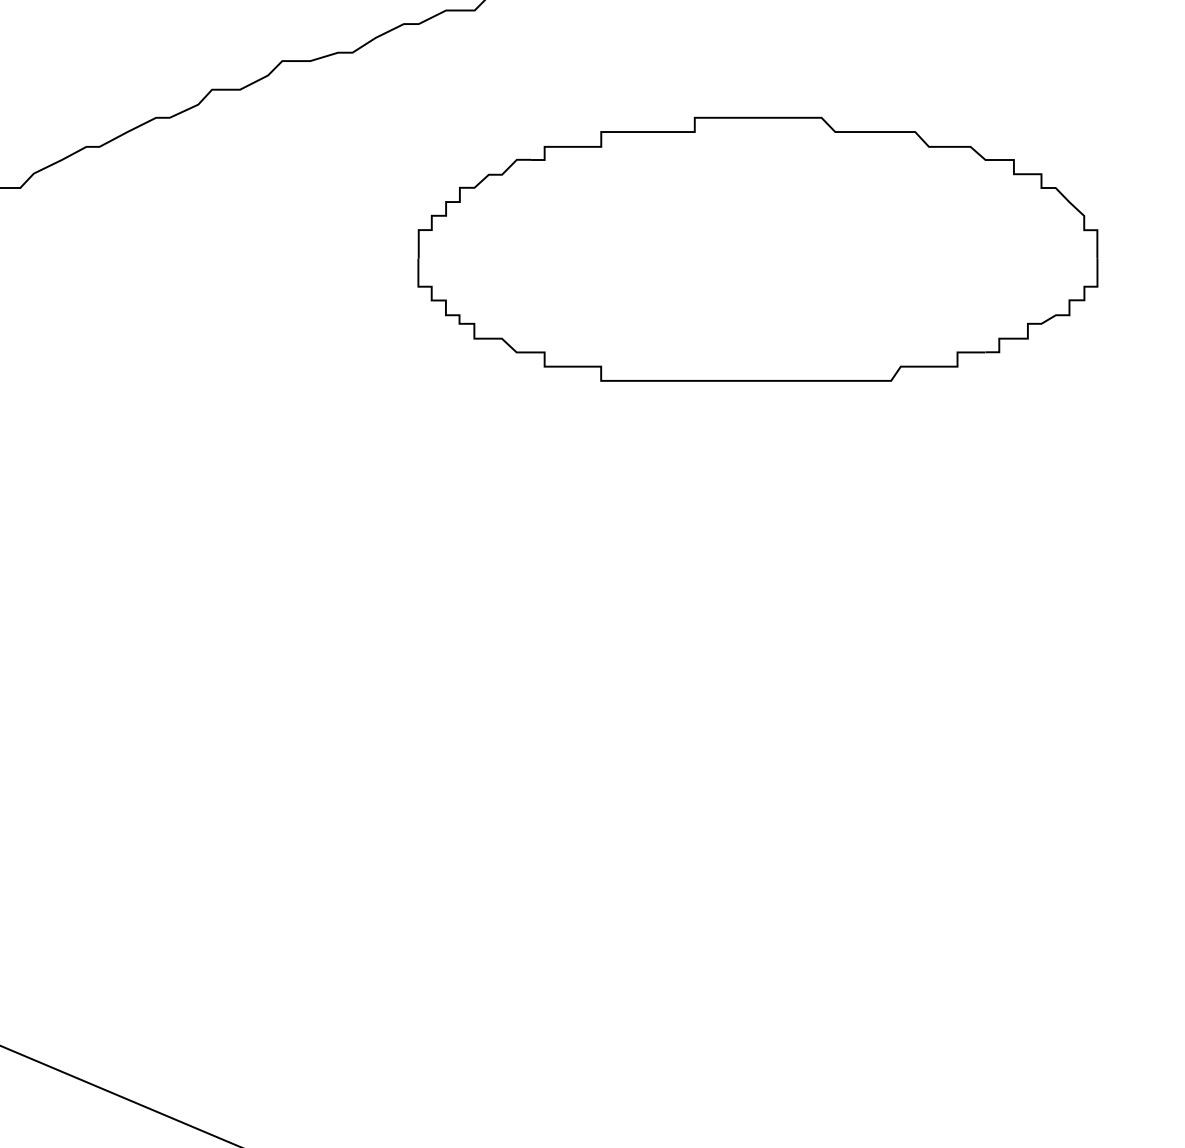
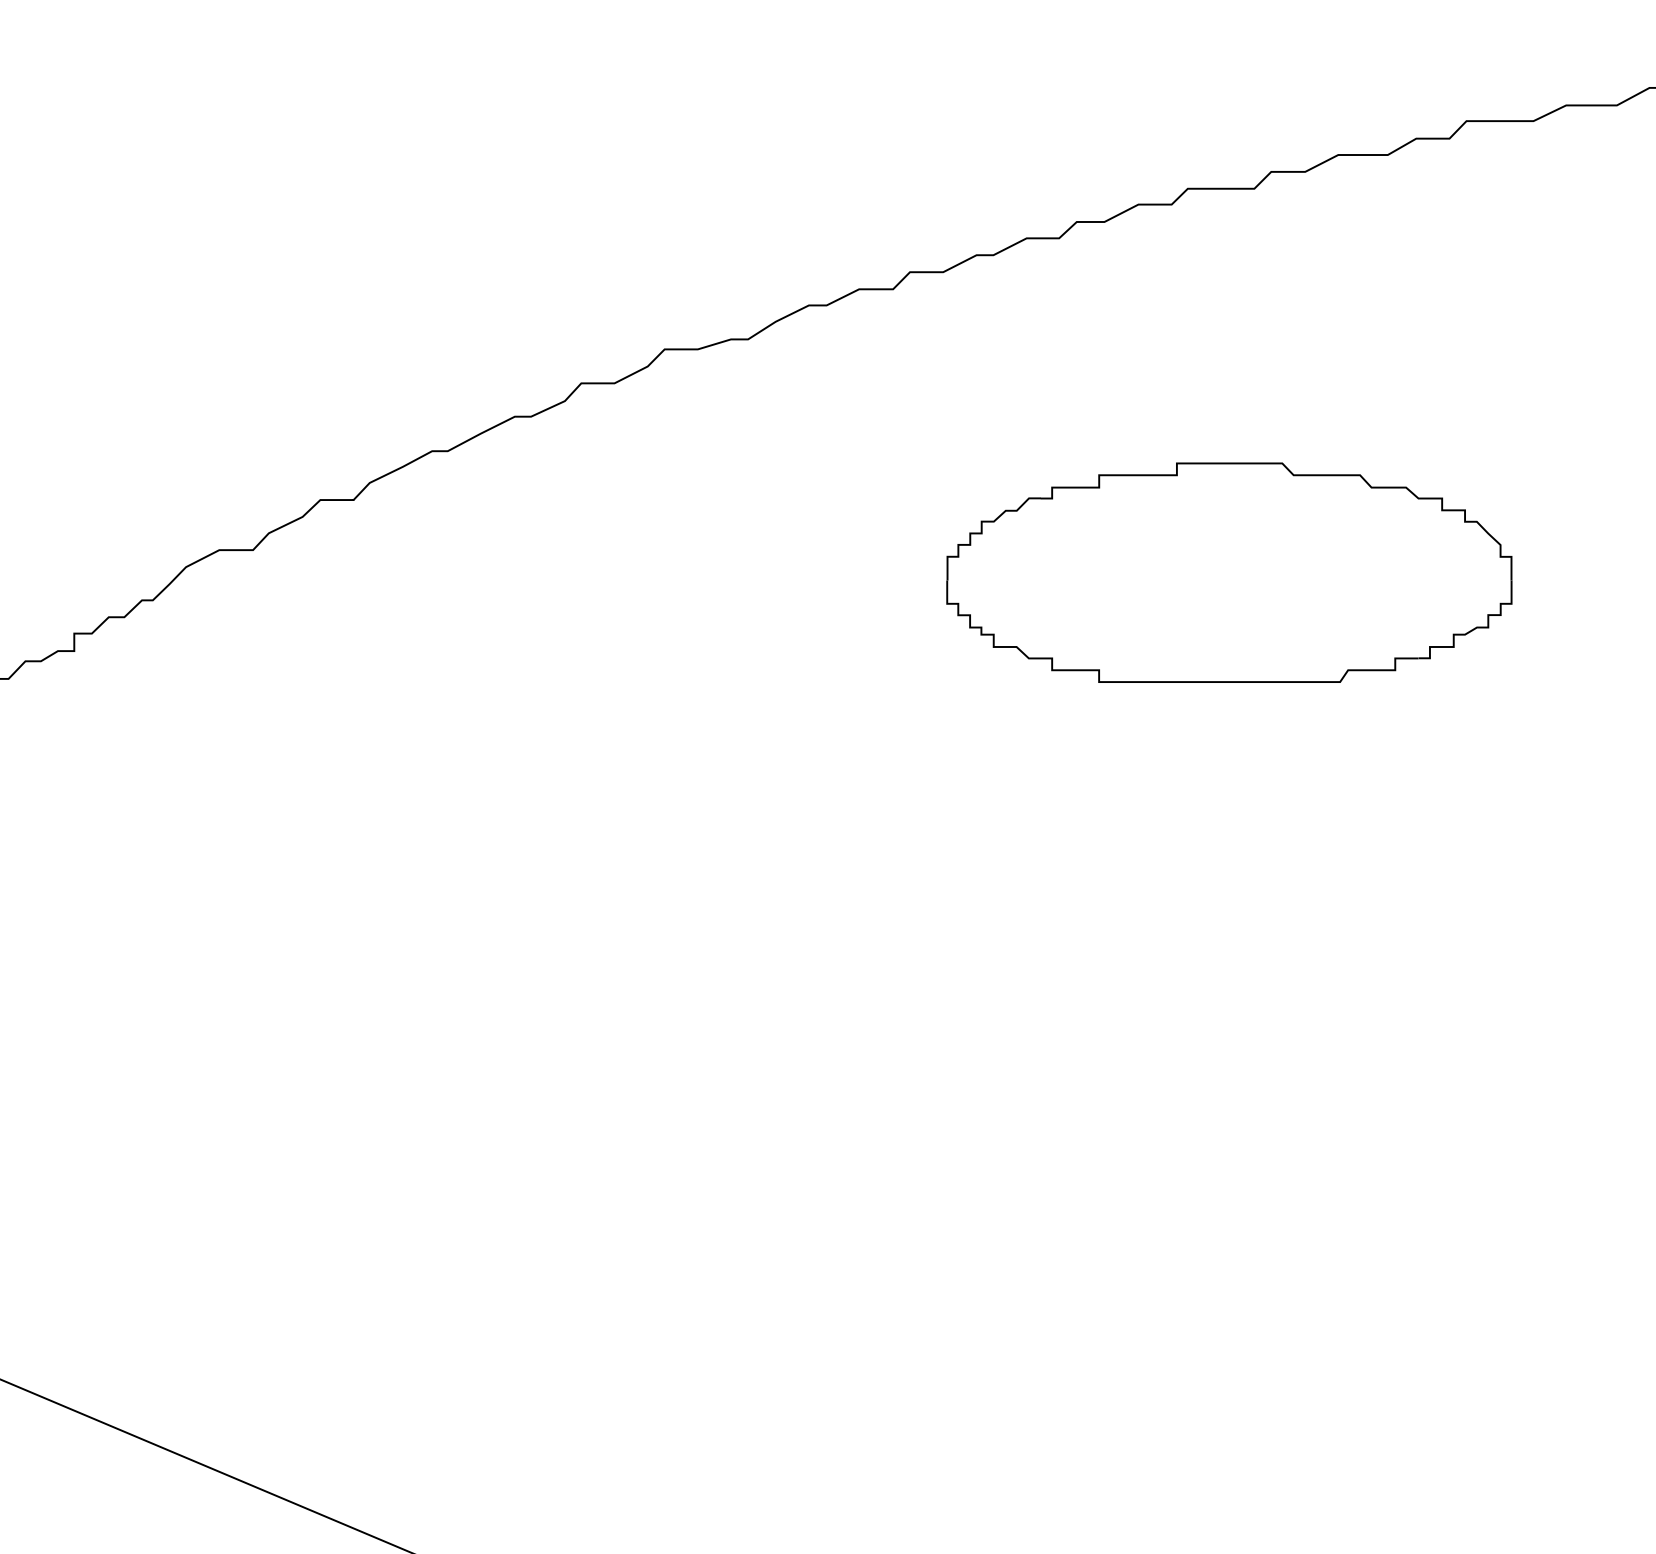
part: (758, 249) -> (1229, 572), size x0.7

